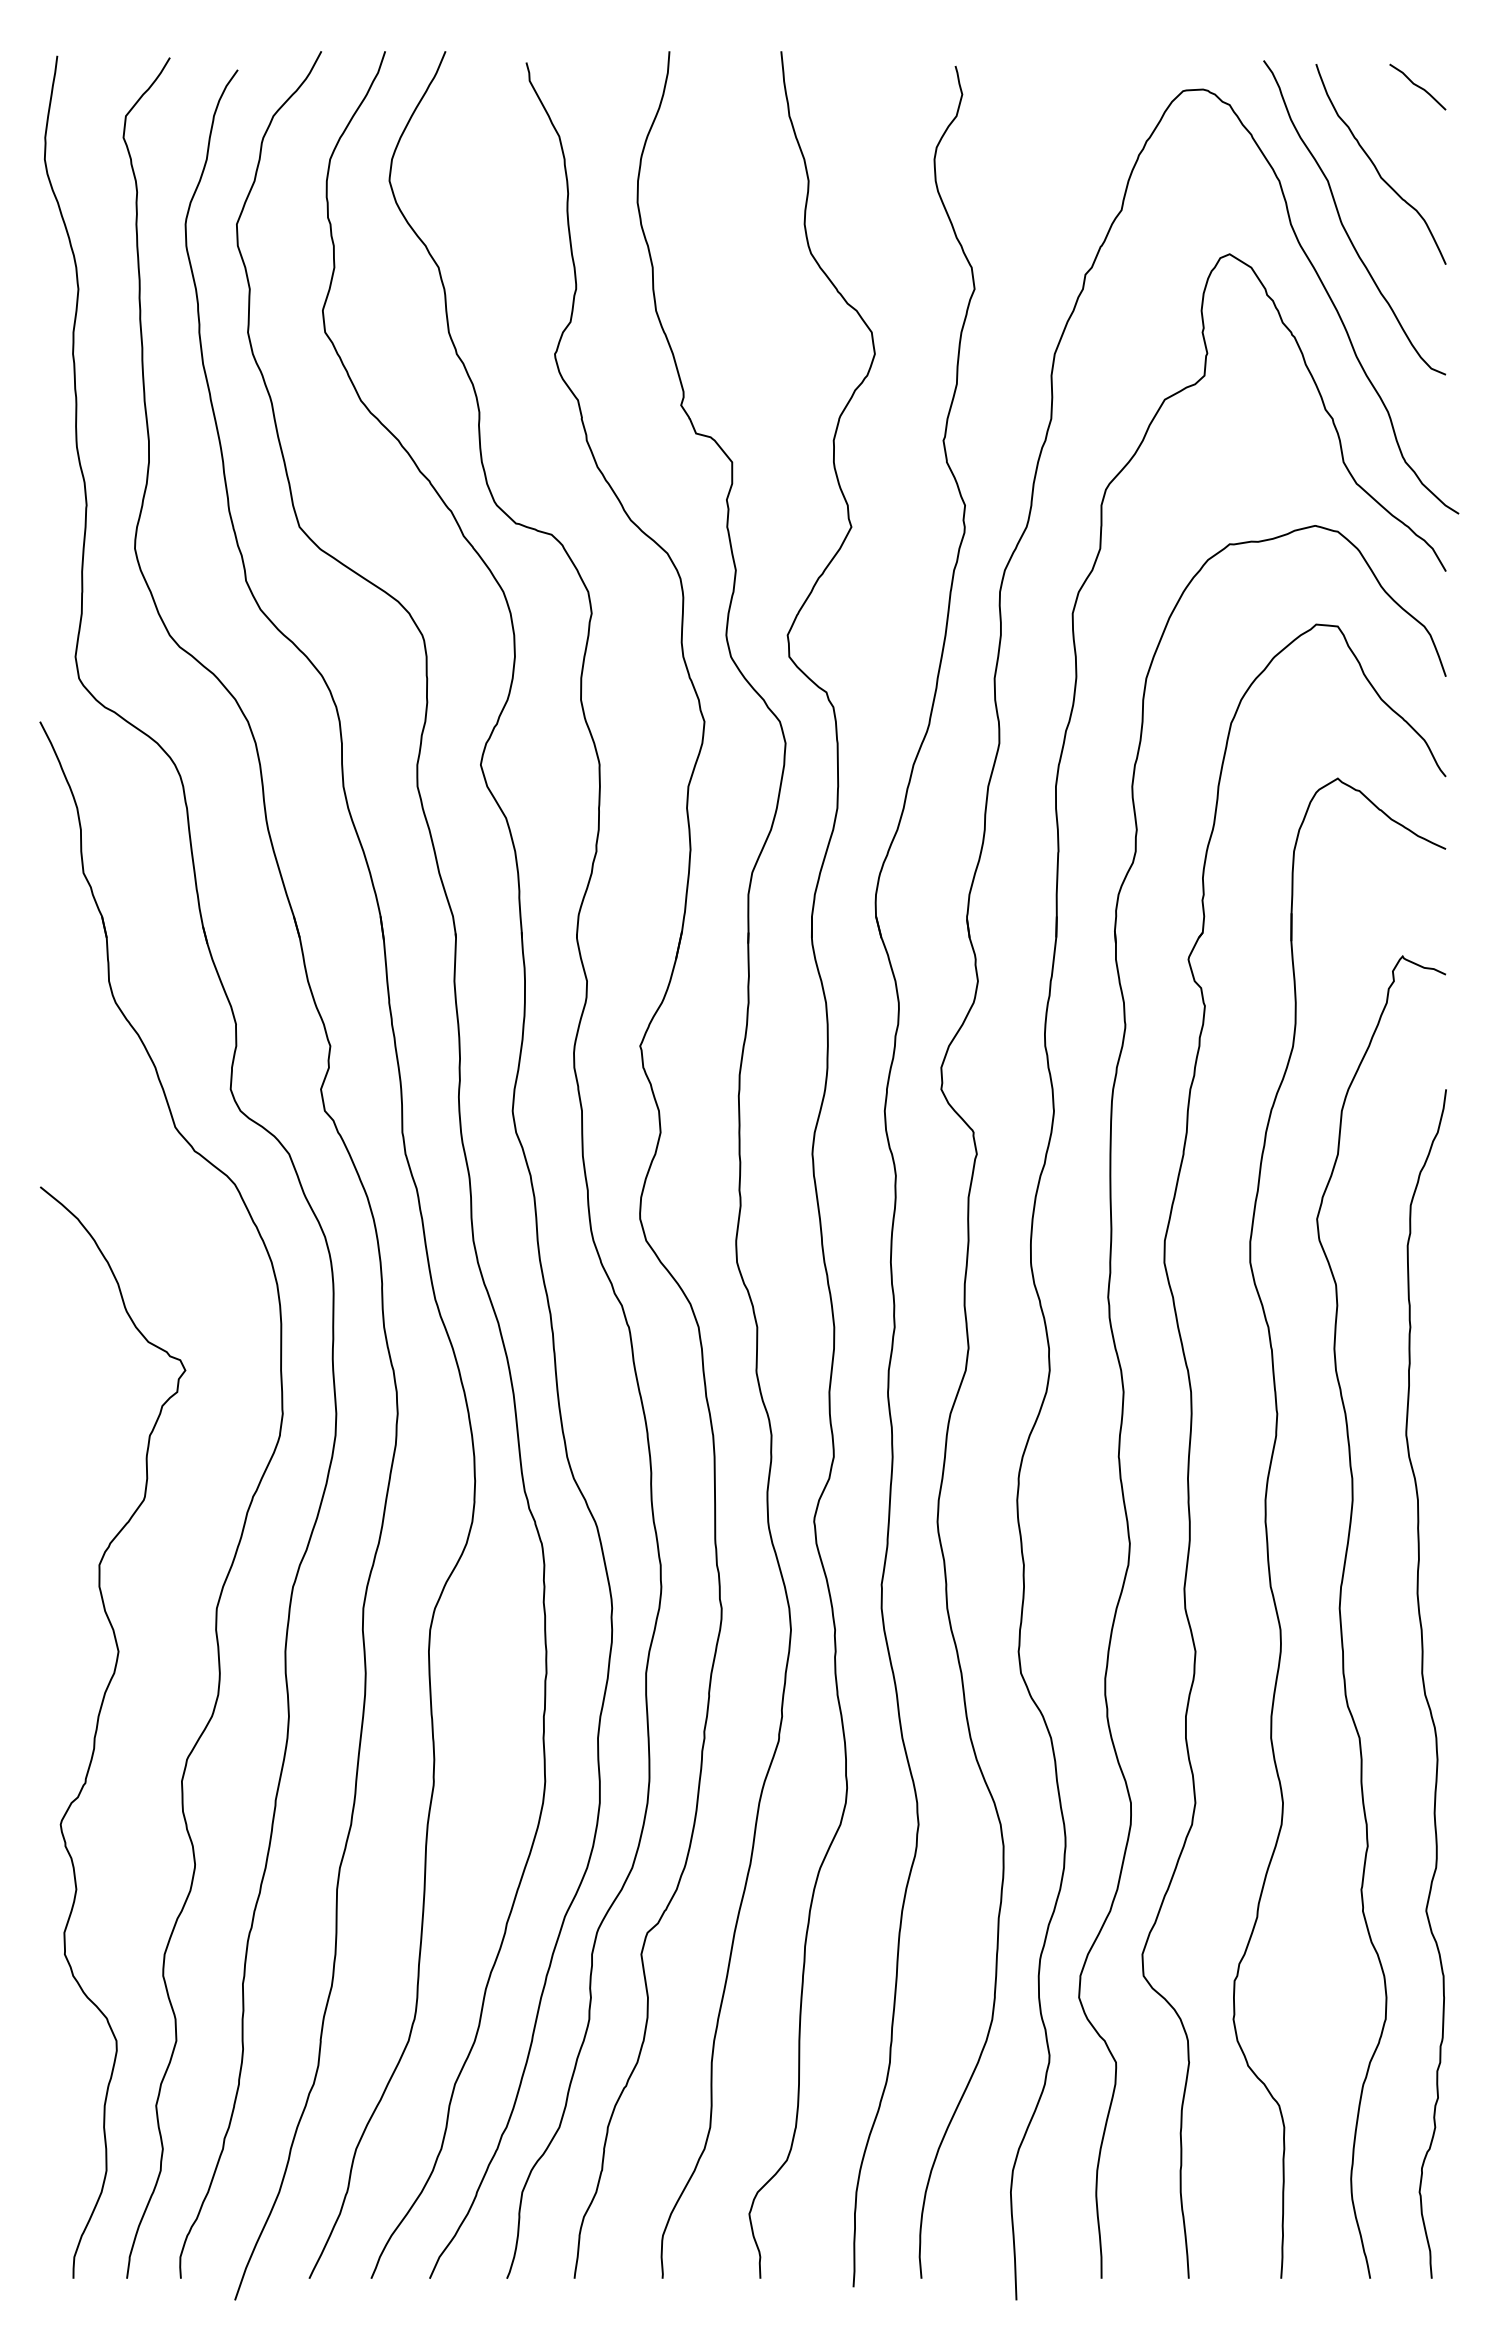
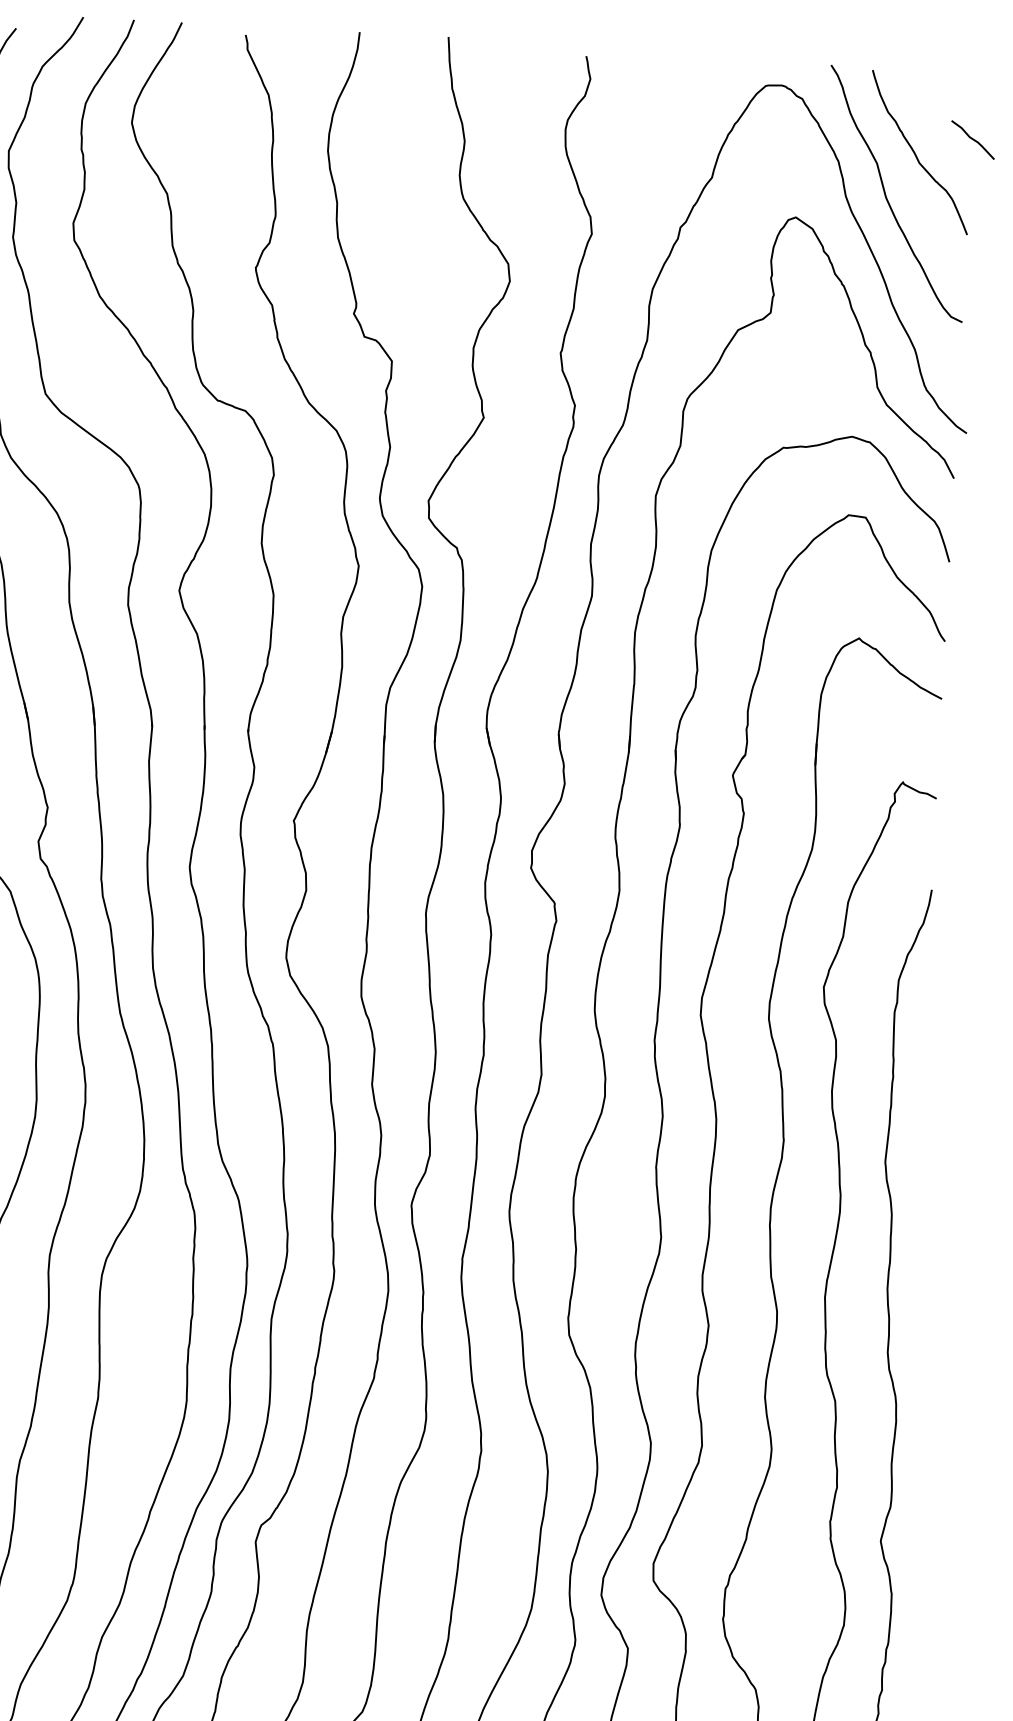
curve: (1417, 86) -> (972, 139), moved

